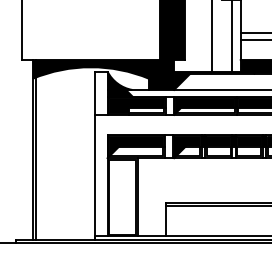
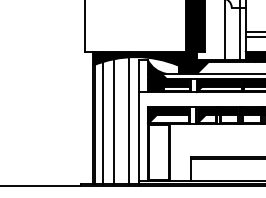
line: (45, 149) -> (102, 117), added
line: (62, 149) -> (114, 117), added
line: (81, 149) -> (128, 117), added

